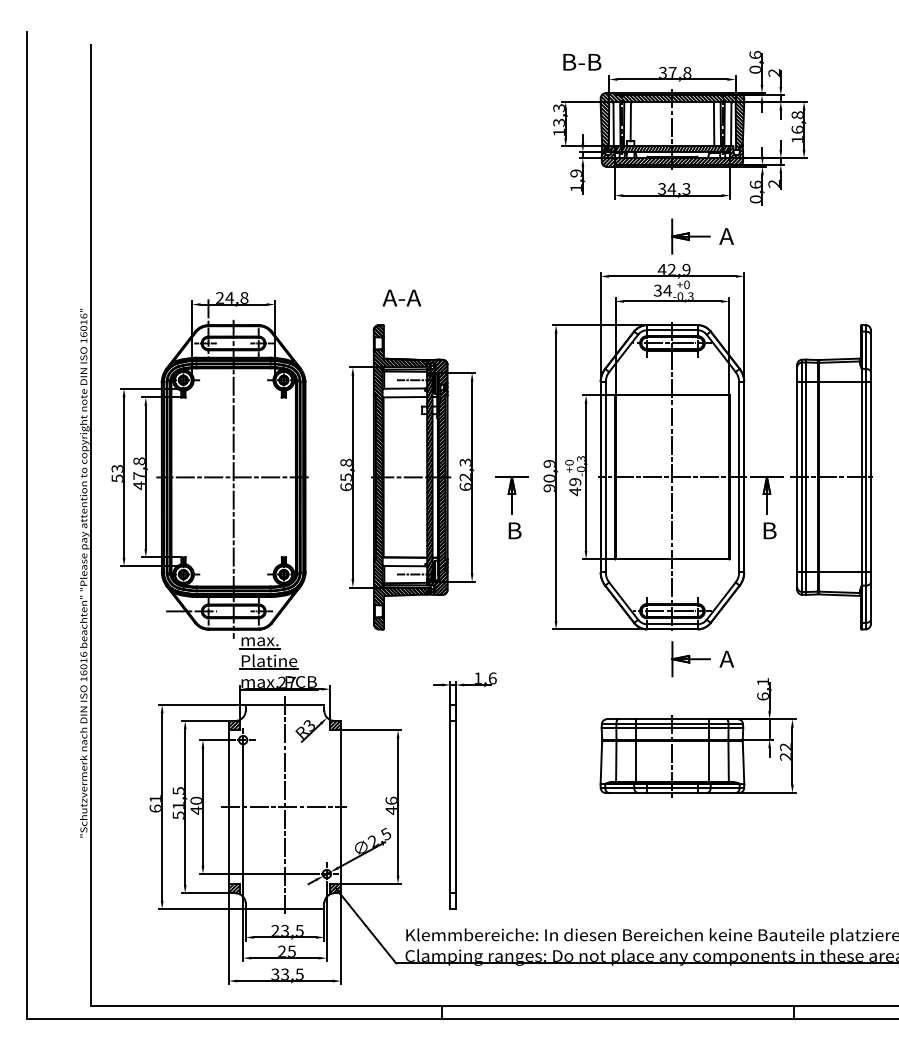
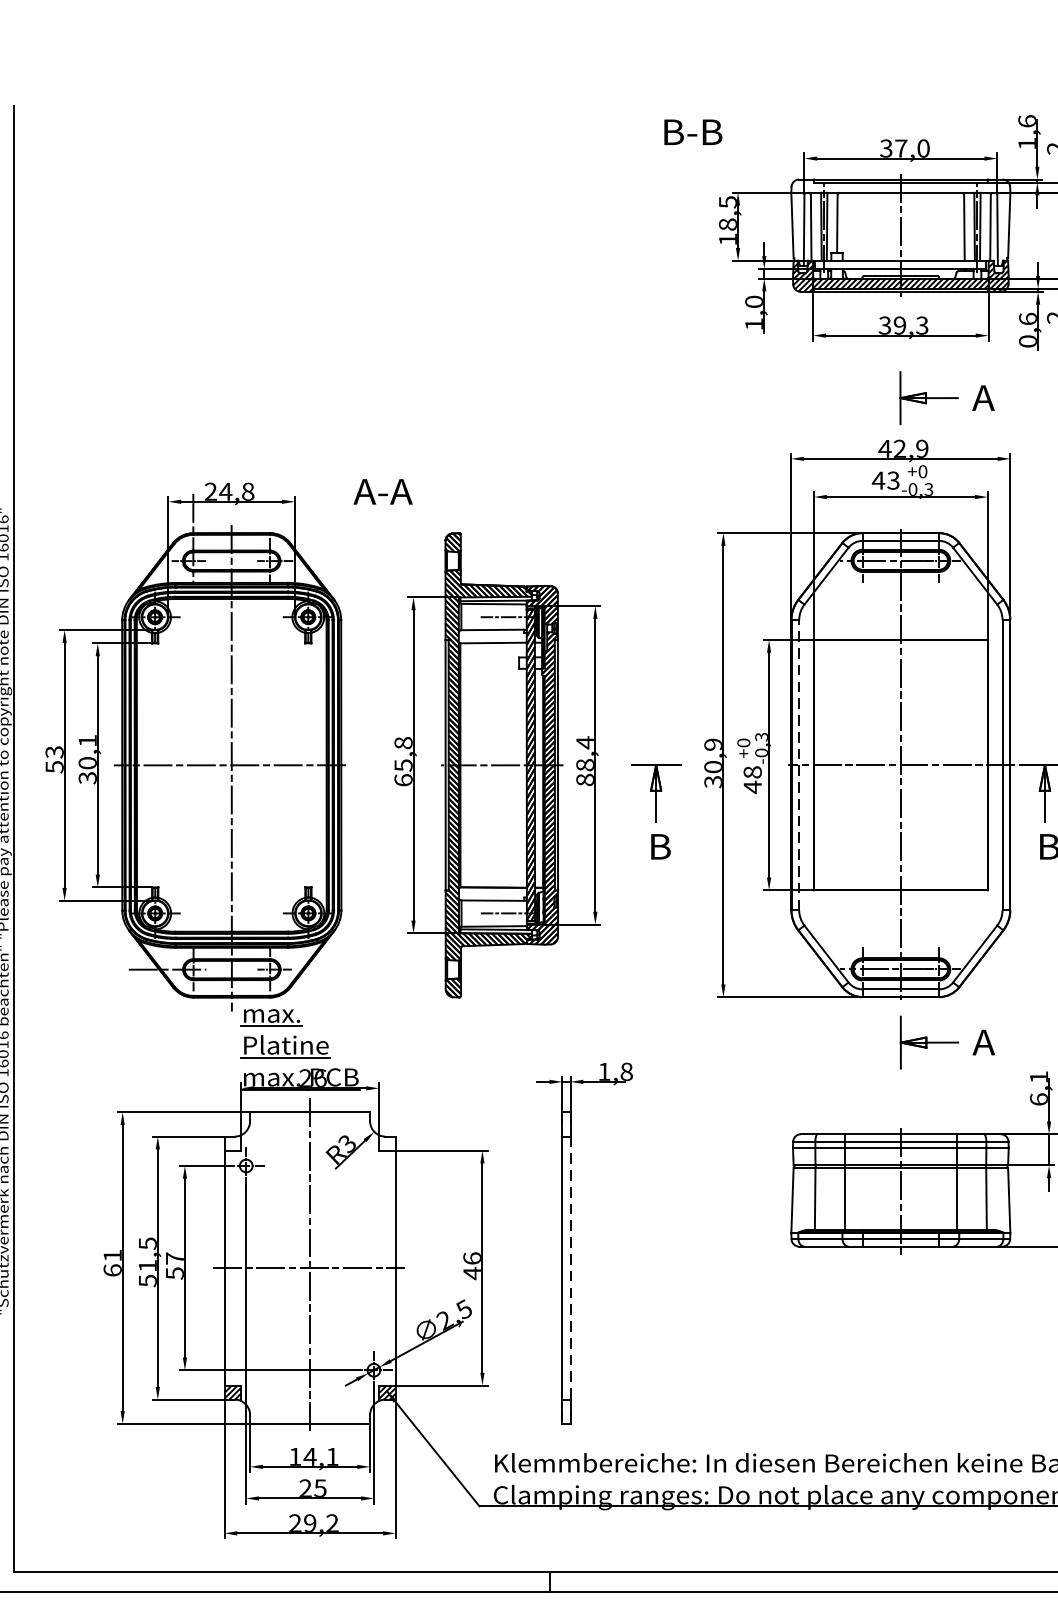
text: (582, 62) -> (693, 132), moved
text: (754, 69) -> (1025, 143), 0,6 -> 1,6
text: (687, 72) -> (923, 147), 37,8 -> 37,0
text: (558, 115) -> (727, 213), 13,3 -> 18,5
hatch: (672, 121) -> (900, 222), removed
hatch: (672, 148) -> (900, 263), removed
text: (575, 173) -> (753, 301), 1,9 -> 1,0
text: (671, 188) -> (899, 324), 34,3 -> 39,3
text: (662, 290) -> (885, 480), 34 -> 43
text: (401, 297) -> (382, 491), moved
text: (138, 473) -> (86, 759), 47,8 -> 30,1
text: (464, 474) -> (583, 760), 62,3 -> 88,4
line: (605, 476) -> (798, 763), solid -> dashed
text: (575, 482) -> (753, 773), 49 -> 48
text: (549, 488) -> (713, 782), 90,9 -> 30,9
text: (492, 677) -> (626, 1070), 1,6 -> 1,8
text: (291, 681) -> (319, 1076), 27 -> 26
hatch: (335, 724) -> (387, 1142), removed
hatch: (233, 725) -> (231, 1143), removed
text: (195, 805) -> (173, 1265), 40 -> 57
line: (455, 807) -> (570, 1268), solid -> dashed
text: (287, 929) -> (313, 1454), 23,5 -> 14,1
text: (287, 973) -> (313, 1521), 33,5 -> 29,2

